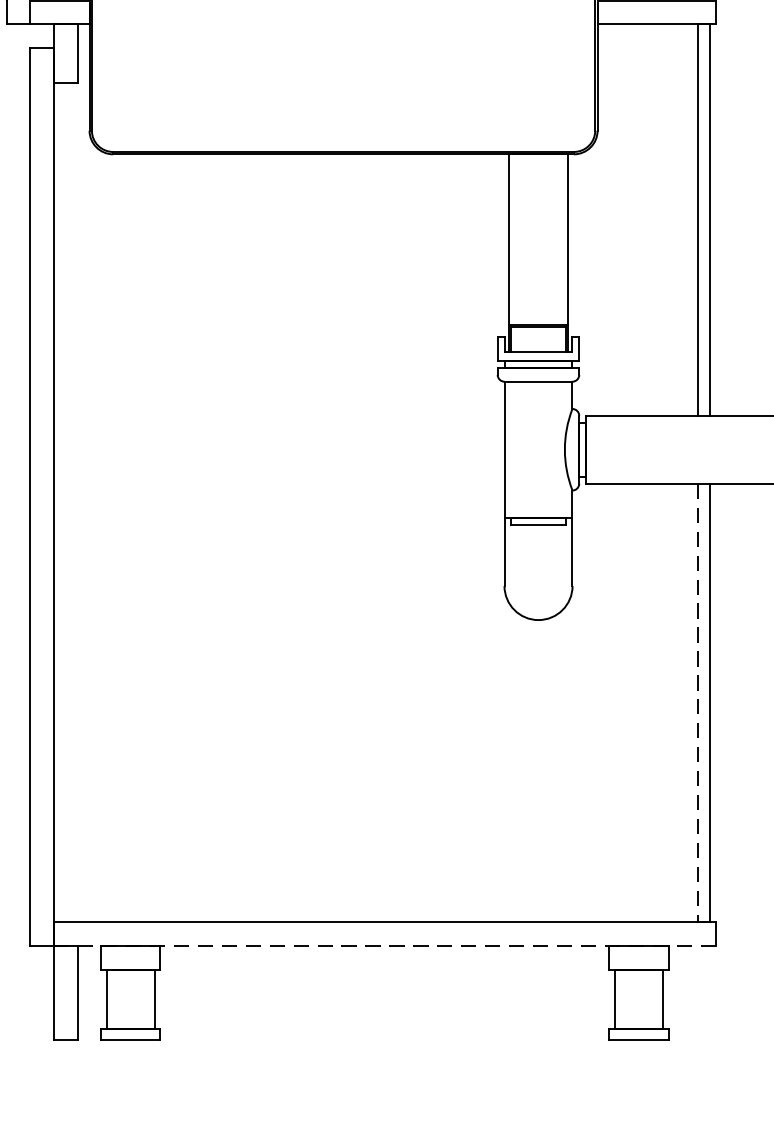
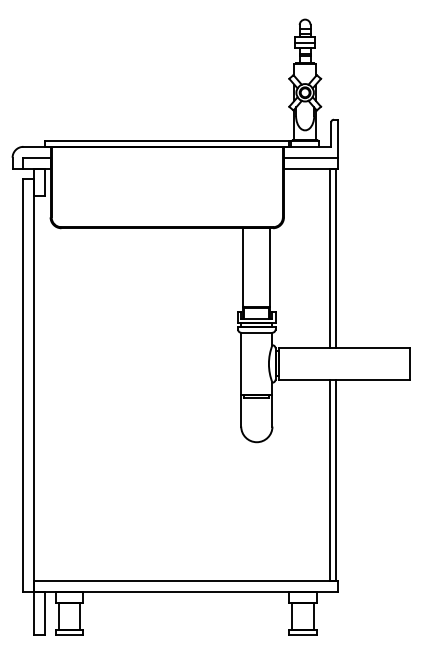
line: (698, 703) -> (330, 480), dashed -> solid
line: (385, 945) -> (186, 591), dashed -> solid

